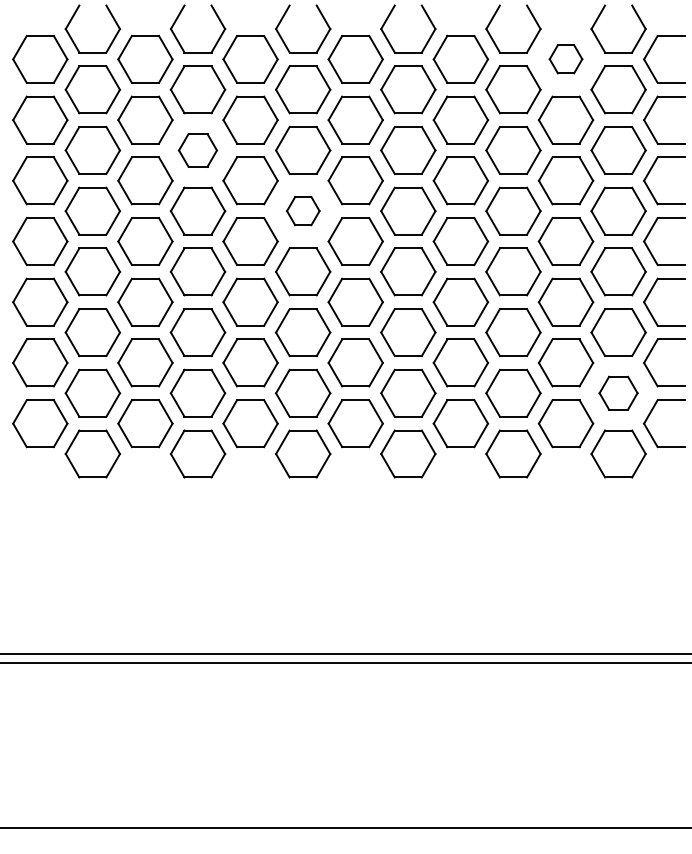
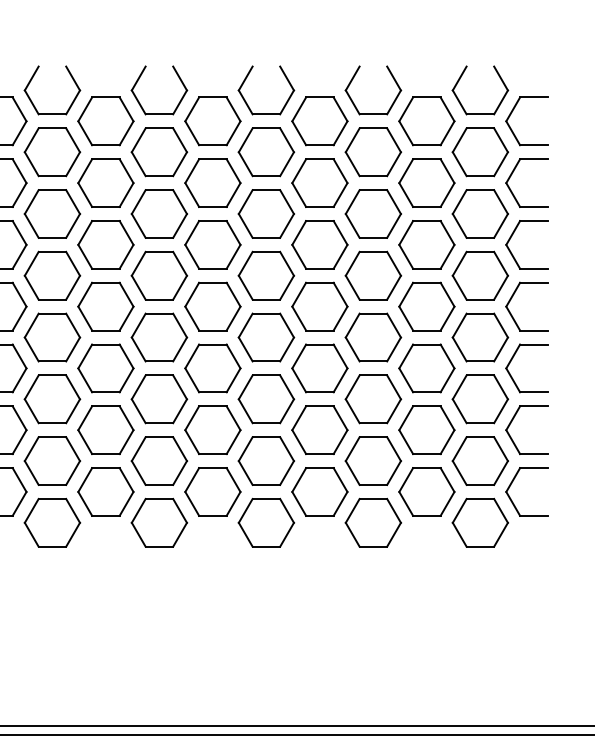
part: (565, 58) -> (426, 120), size x1.67
part: (197, 150) -> (51, 214), size x1.43
part: (303, 210) -> (159, 275), size x1.67
part: (618, 392) -> (480, 460), size x1.43

